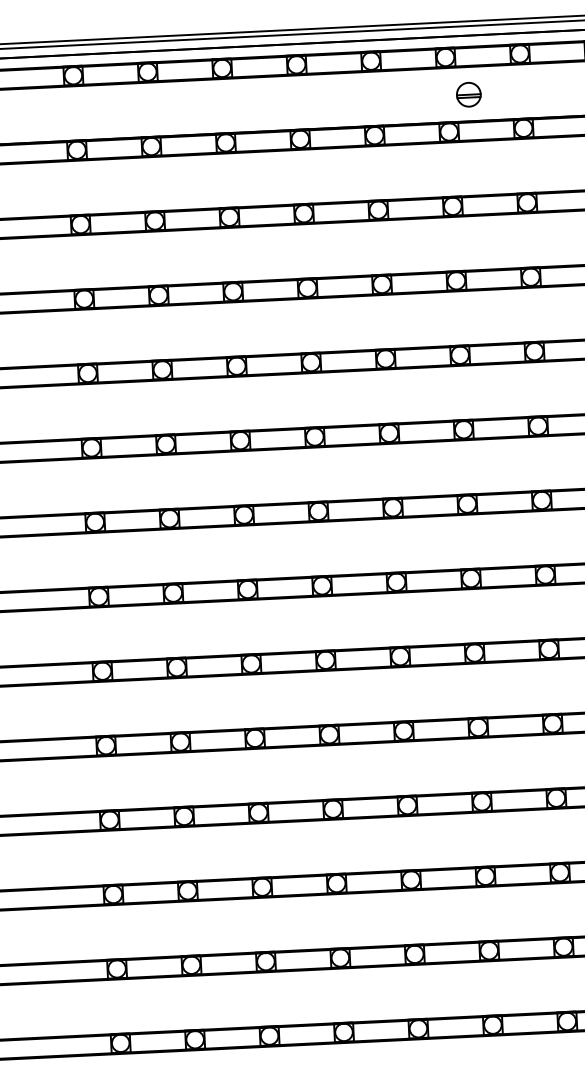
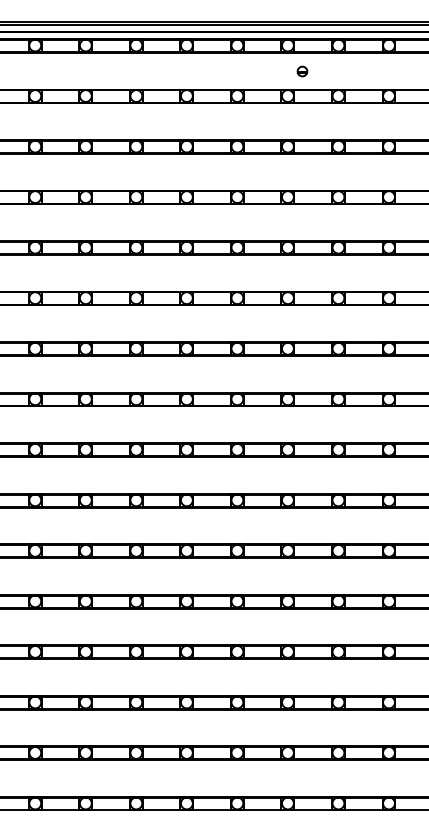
part: (468, 94) -> (302, 71), size x0.6

